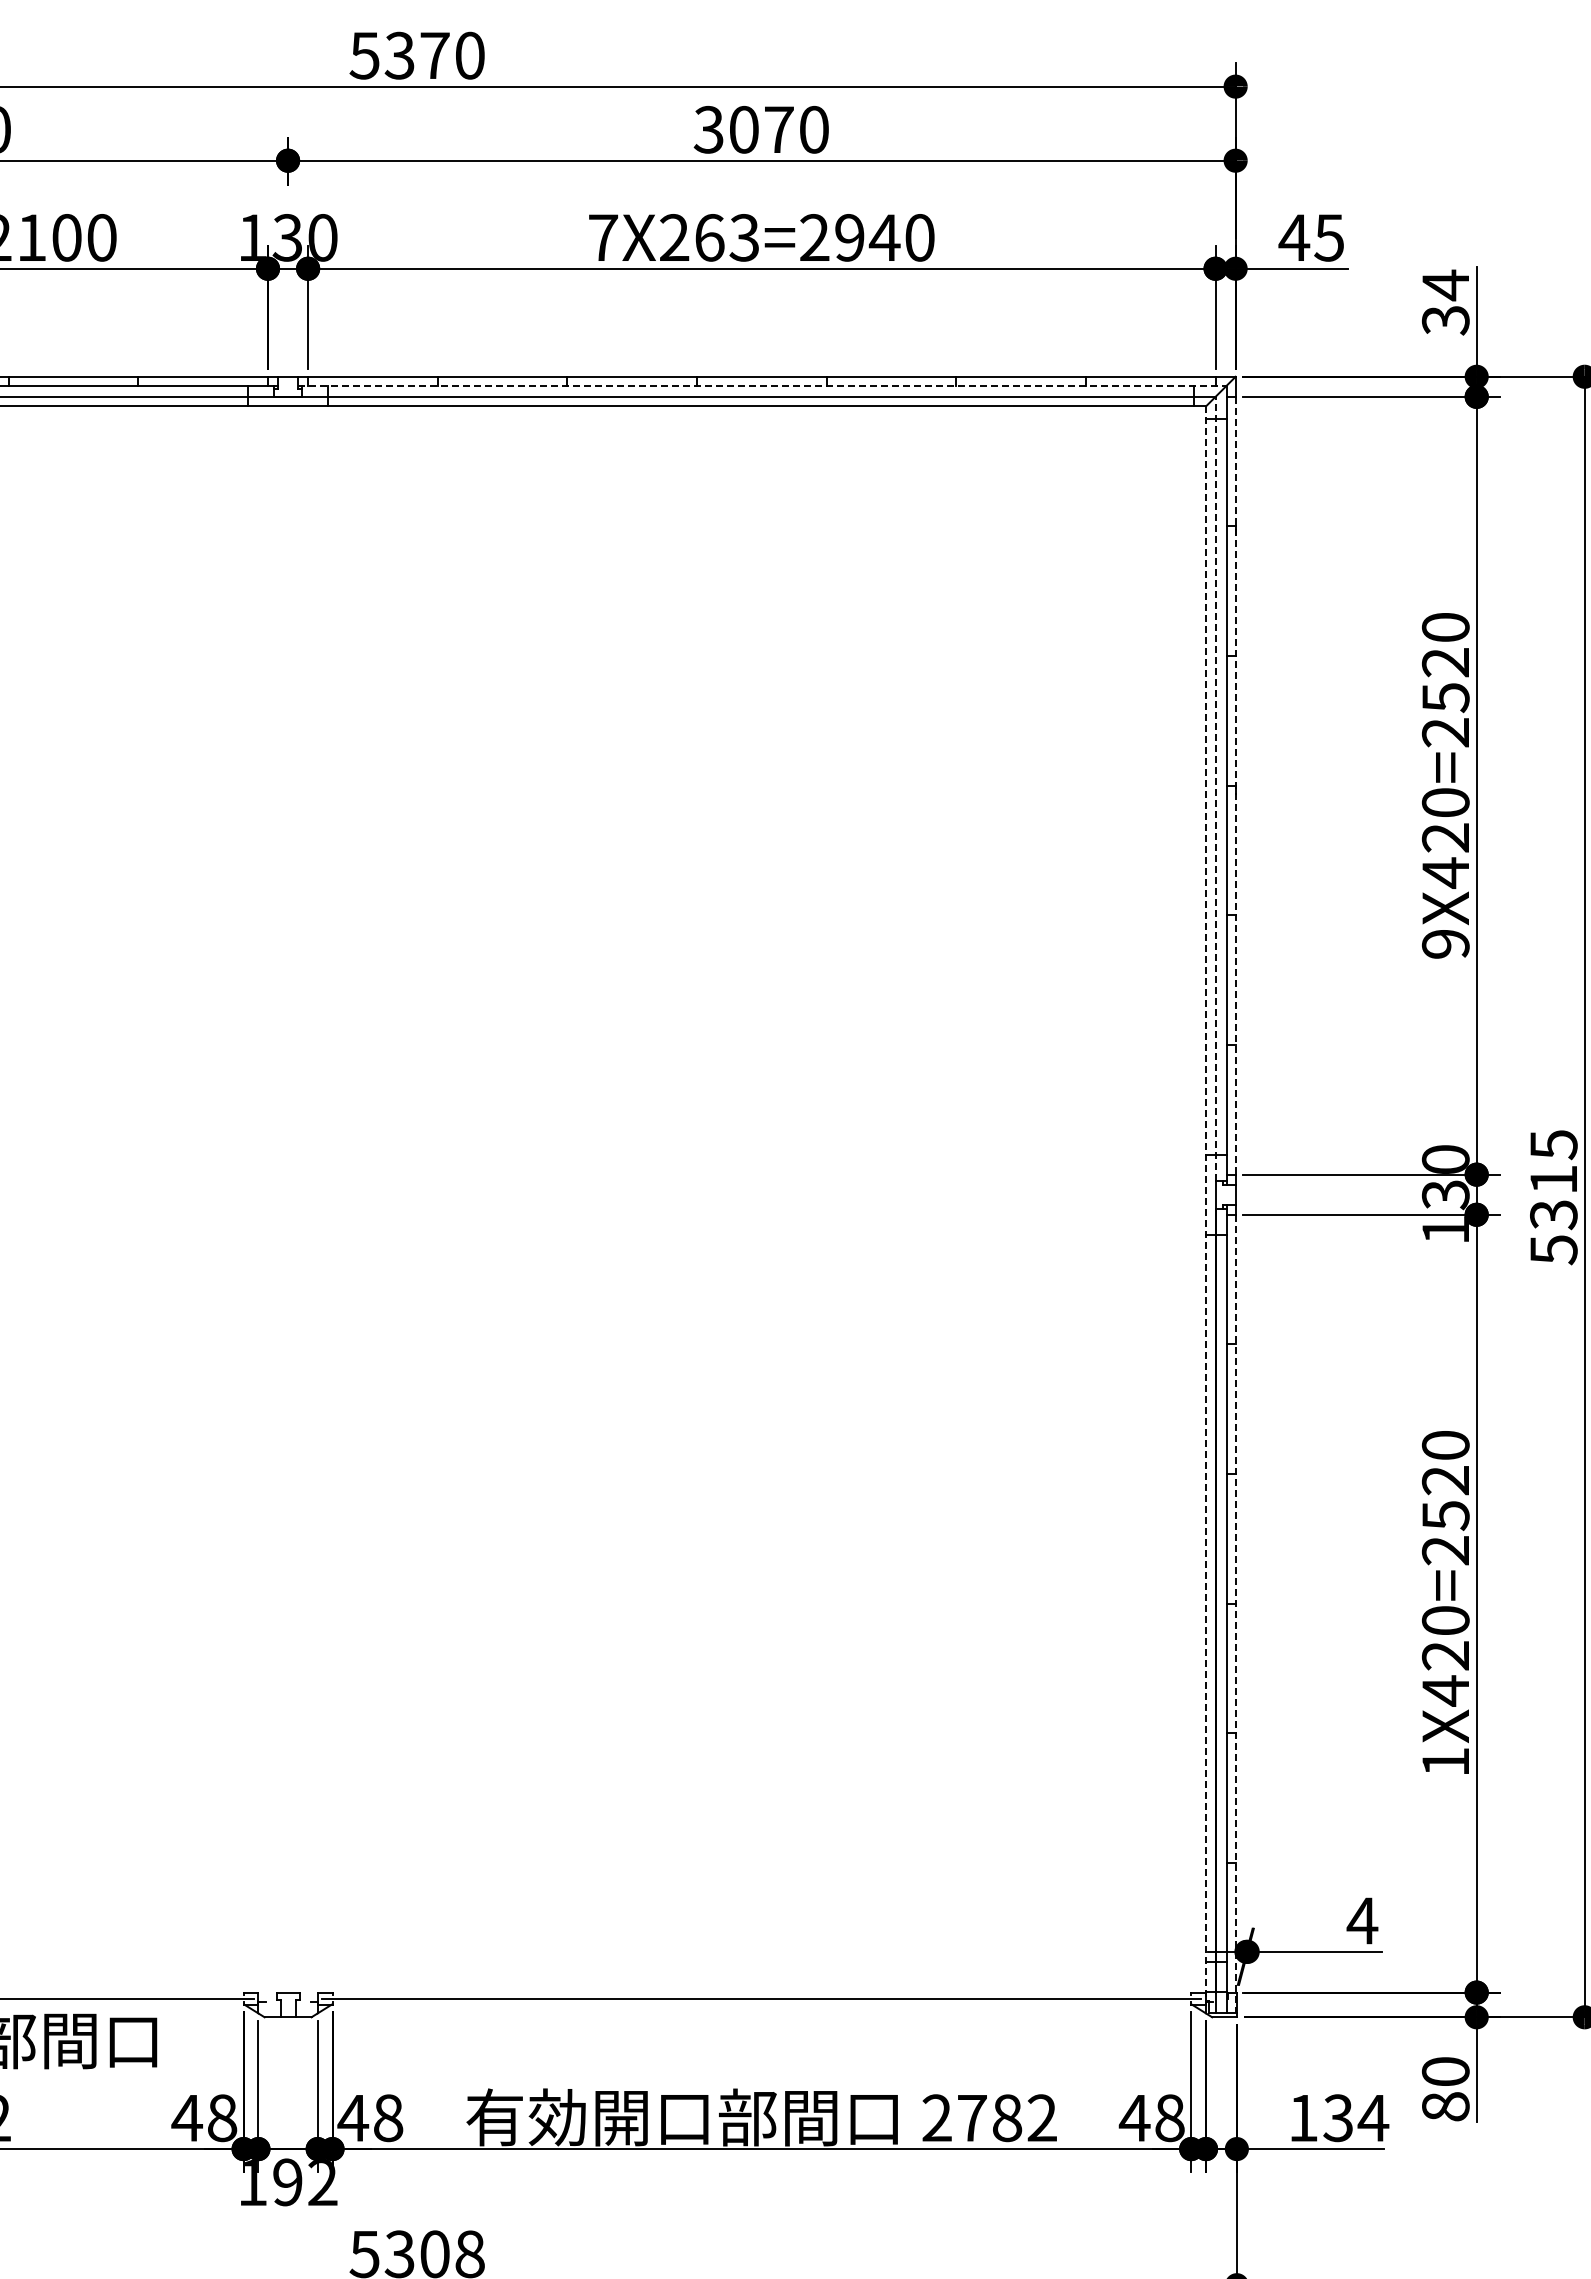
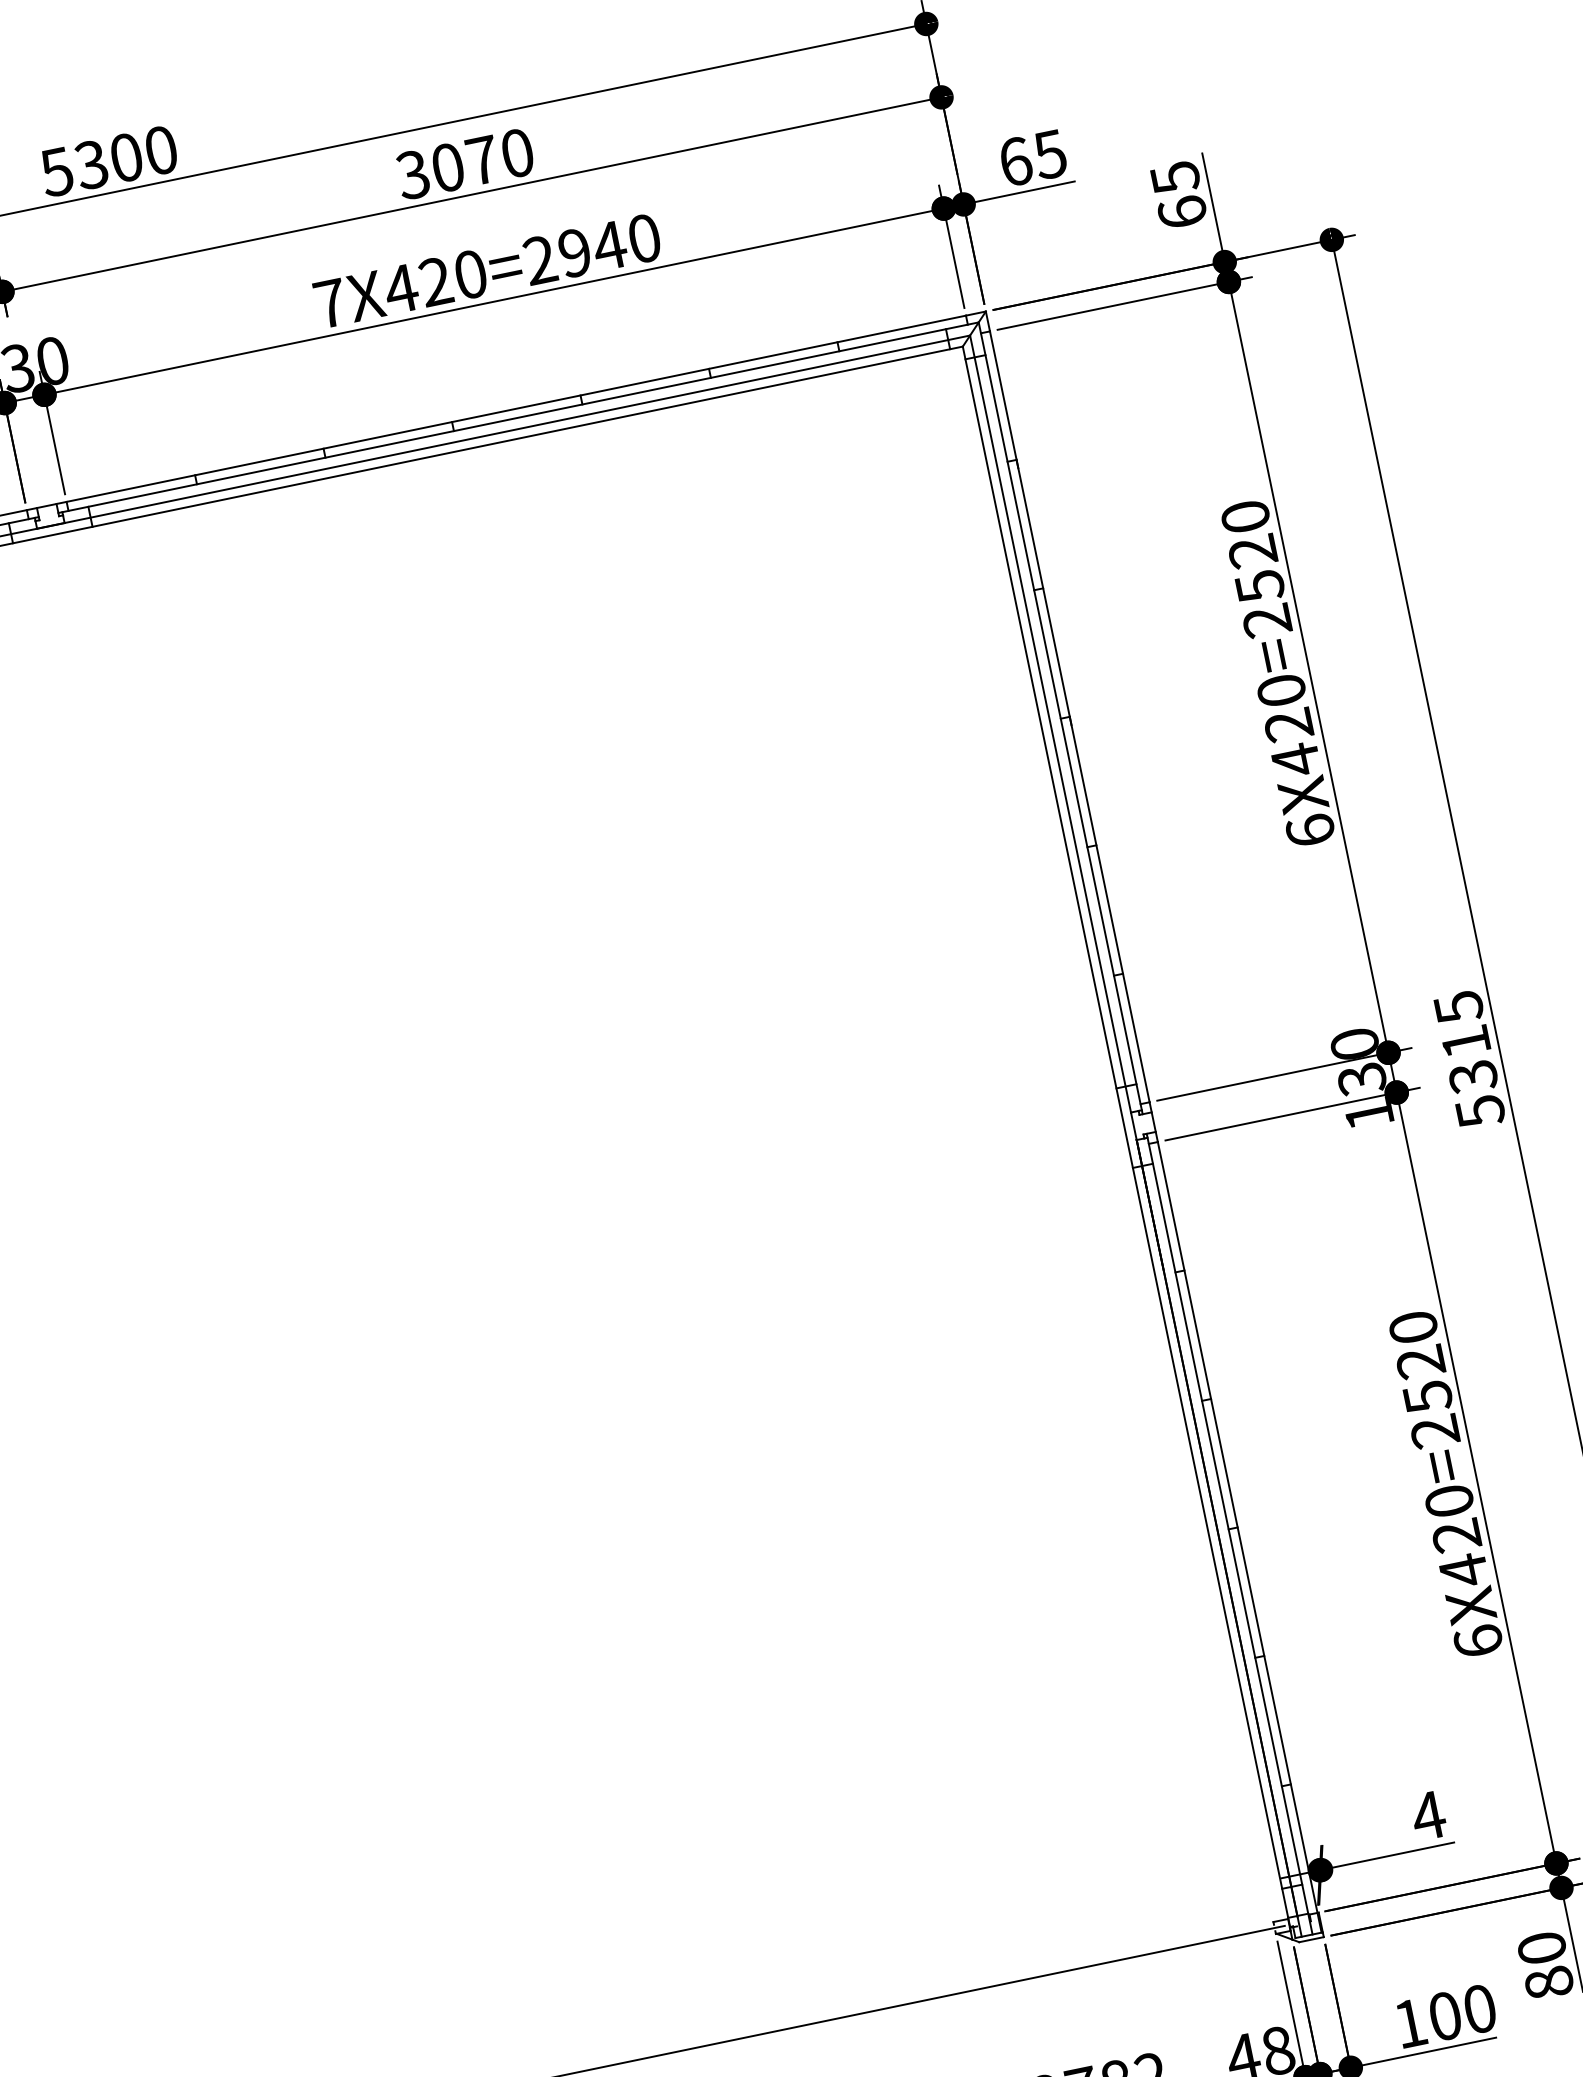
text: (434, 55) -> (125, 157), 5370 -> 5300
text: (708, 237) -> (434, 281), 7X263=2940 -> 7X420=2940
text: (1294, 237) -> (1015, 161), 45 -> 65
text: (1445, 302) -> (1178, 194), 34 -> 65
line: (762, 385) -> (518, 417), dashed -> solid
line: (1235, 785) -> (1069, 716), dashed -> solid
line: (1215, 788) -> (1050, 723), dashed -> solid
text: (1445, 943) -> (1310, 830), 9X420=2520 -> 6X420=2520
line: (1206, 1203) -> (1126, 1136), dashed -> solid
line: (1235, 1613) -> (1239, 1537), dashed -> solid
text: (1445, 1761) -> (1478, 1640), 1X420=2520 -> 6X420=2520
text: (1356, 2118) -> (1463, 2012), 134 -> 100

